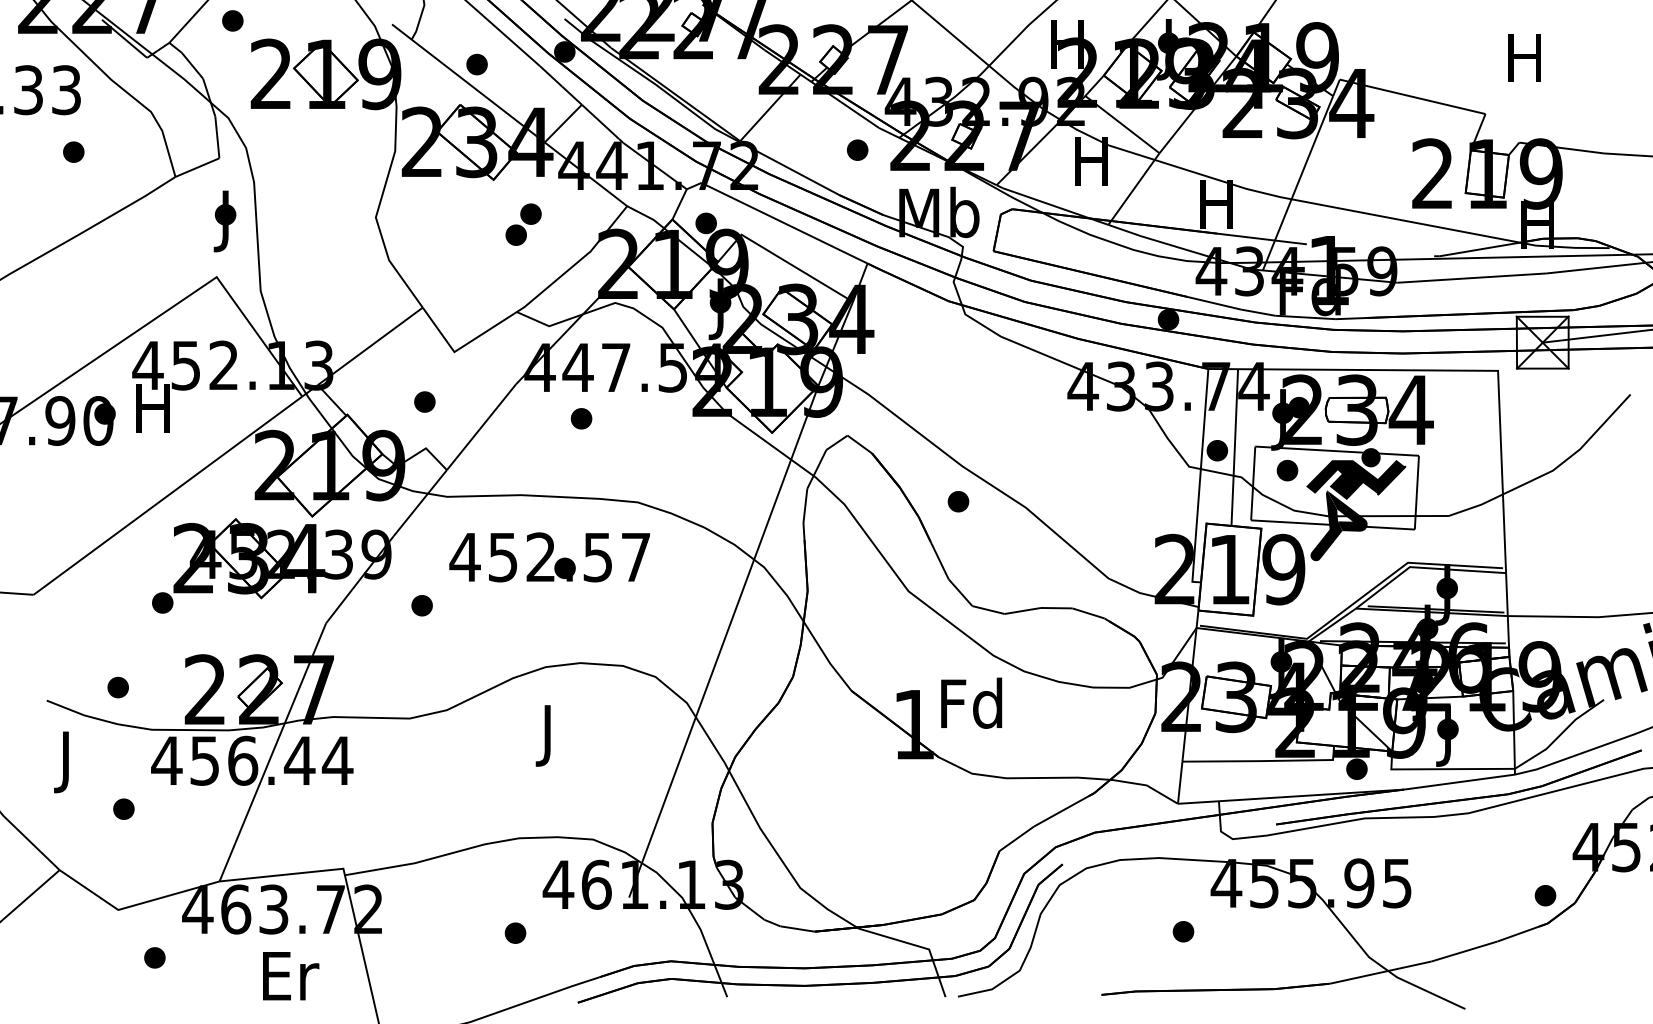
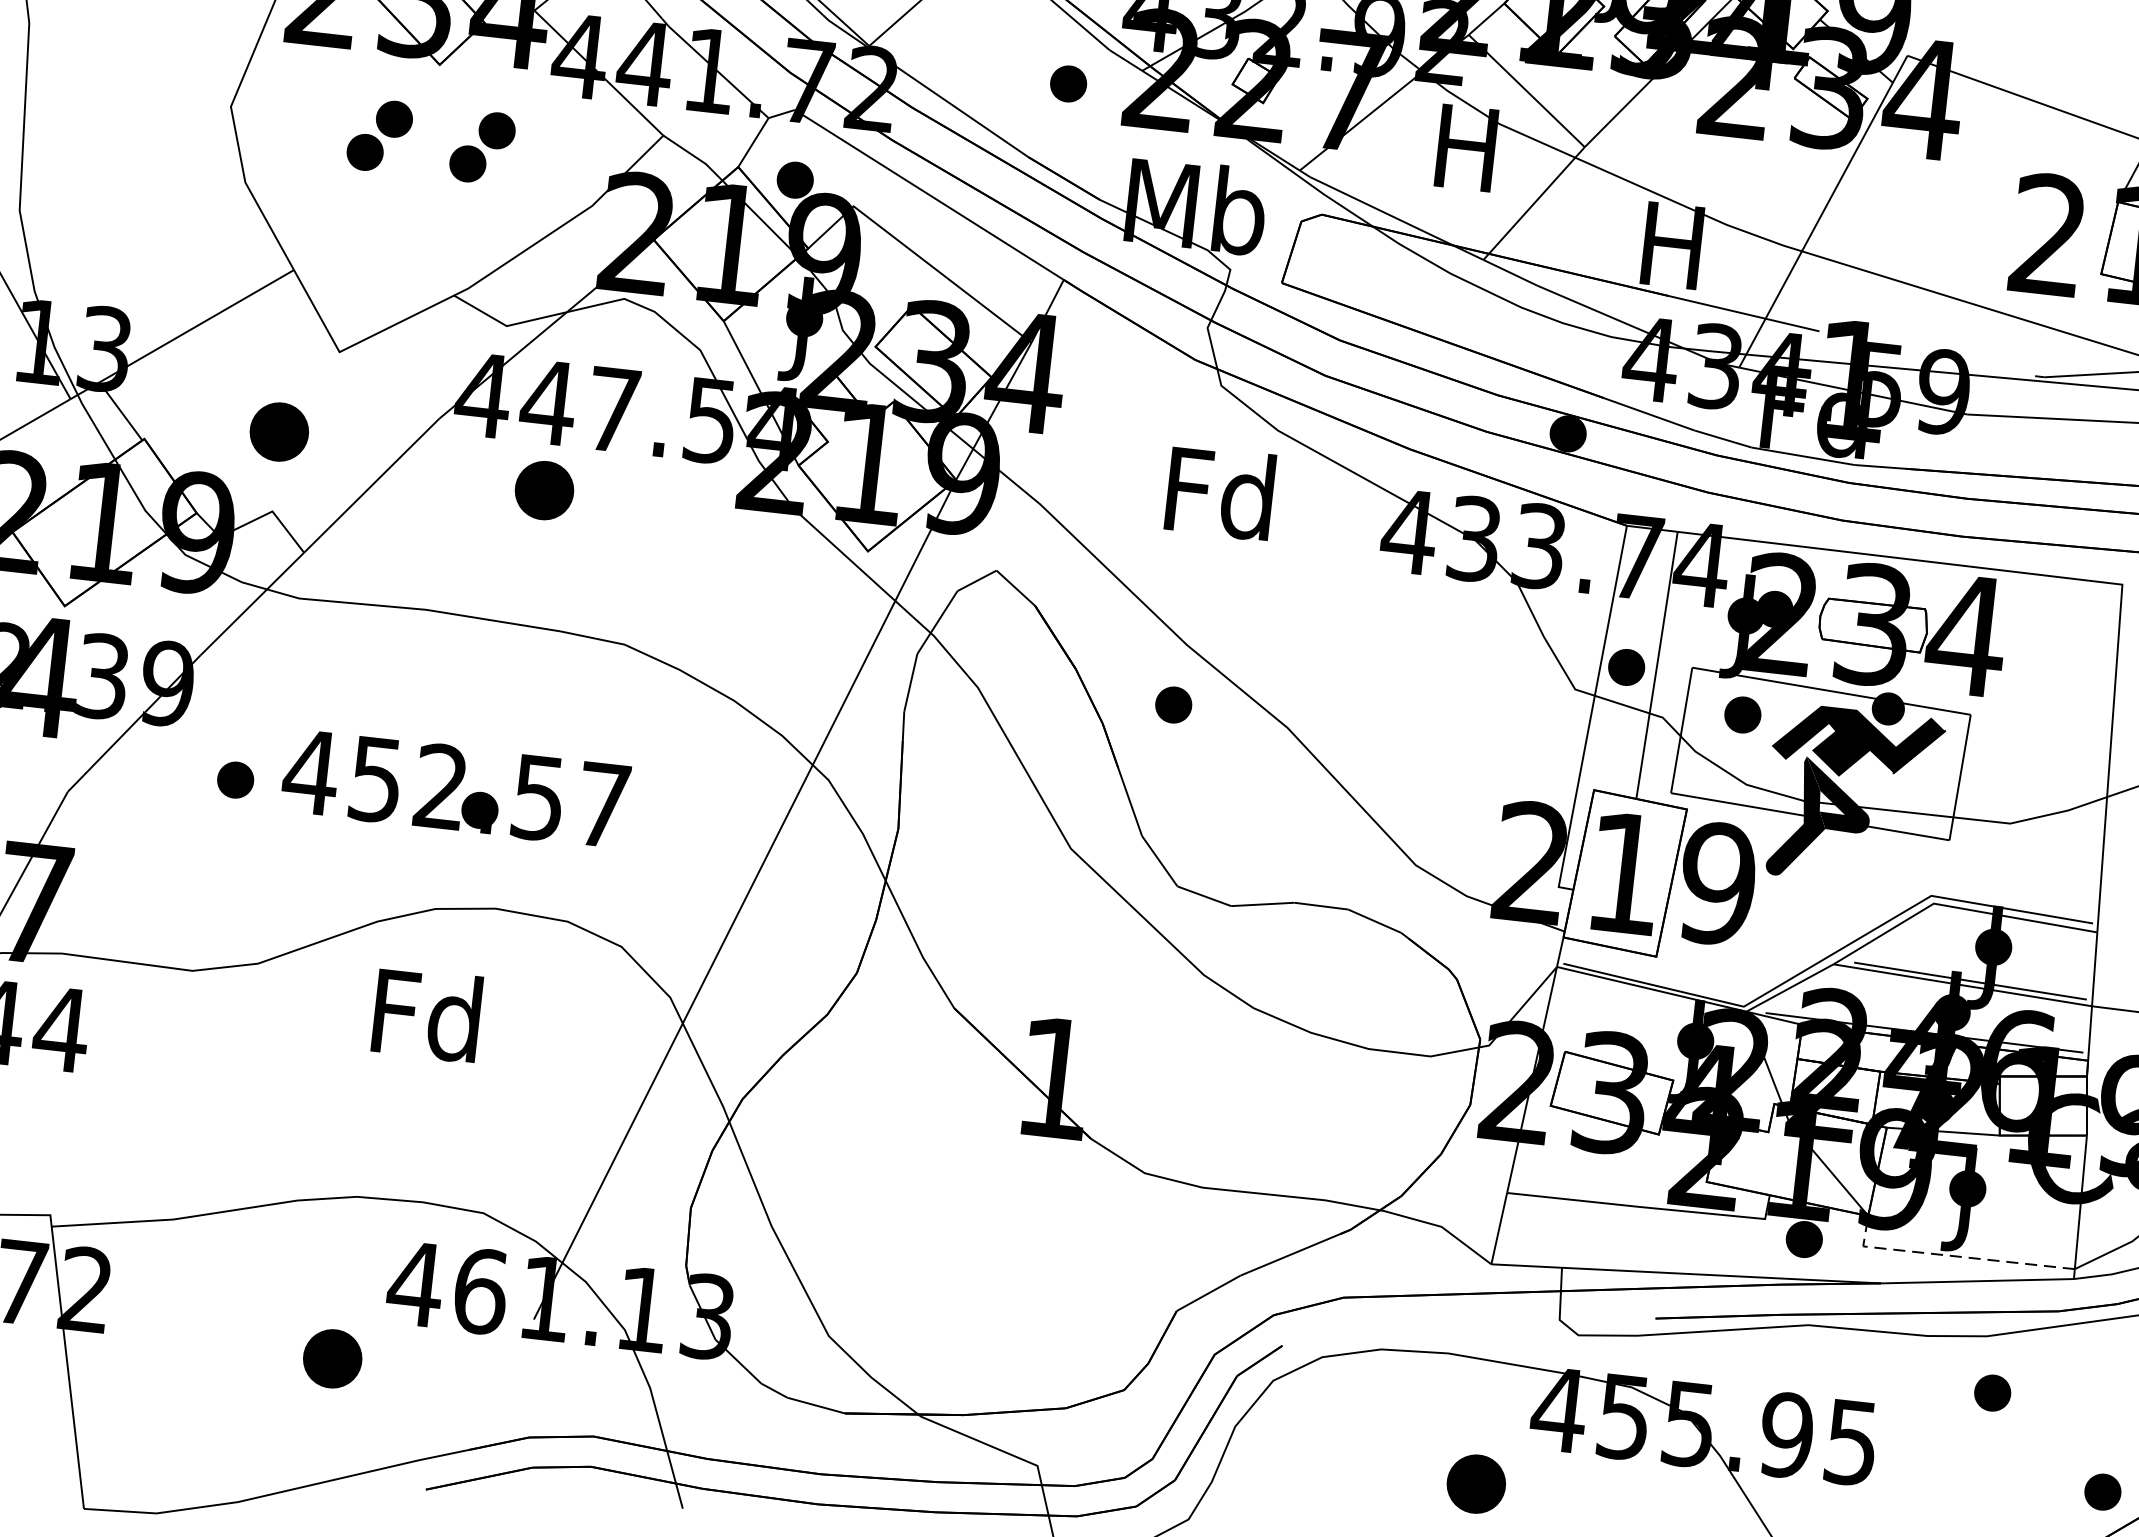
part: (463, 224) -> (379, 135), added
part: (424, 401) -> (278, 430), size x1.6
part: (581, 418) -> (544, 490), size x1.6
text: (549, 557) -> (455, 788), moved
text: (971, 702) -> (1220, 491), moved
text: (547, 734) -> (425, 1024), J -> Fd
line: (1443, 769) -> (1952, 1256), solid -> dashed
part: (1475, 845) -> (1992, 1392), added
part: (1183, 931) -> (1476, 1483), size x1.6
part: (515, 932) -> (332, 1357), size x1.6

